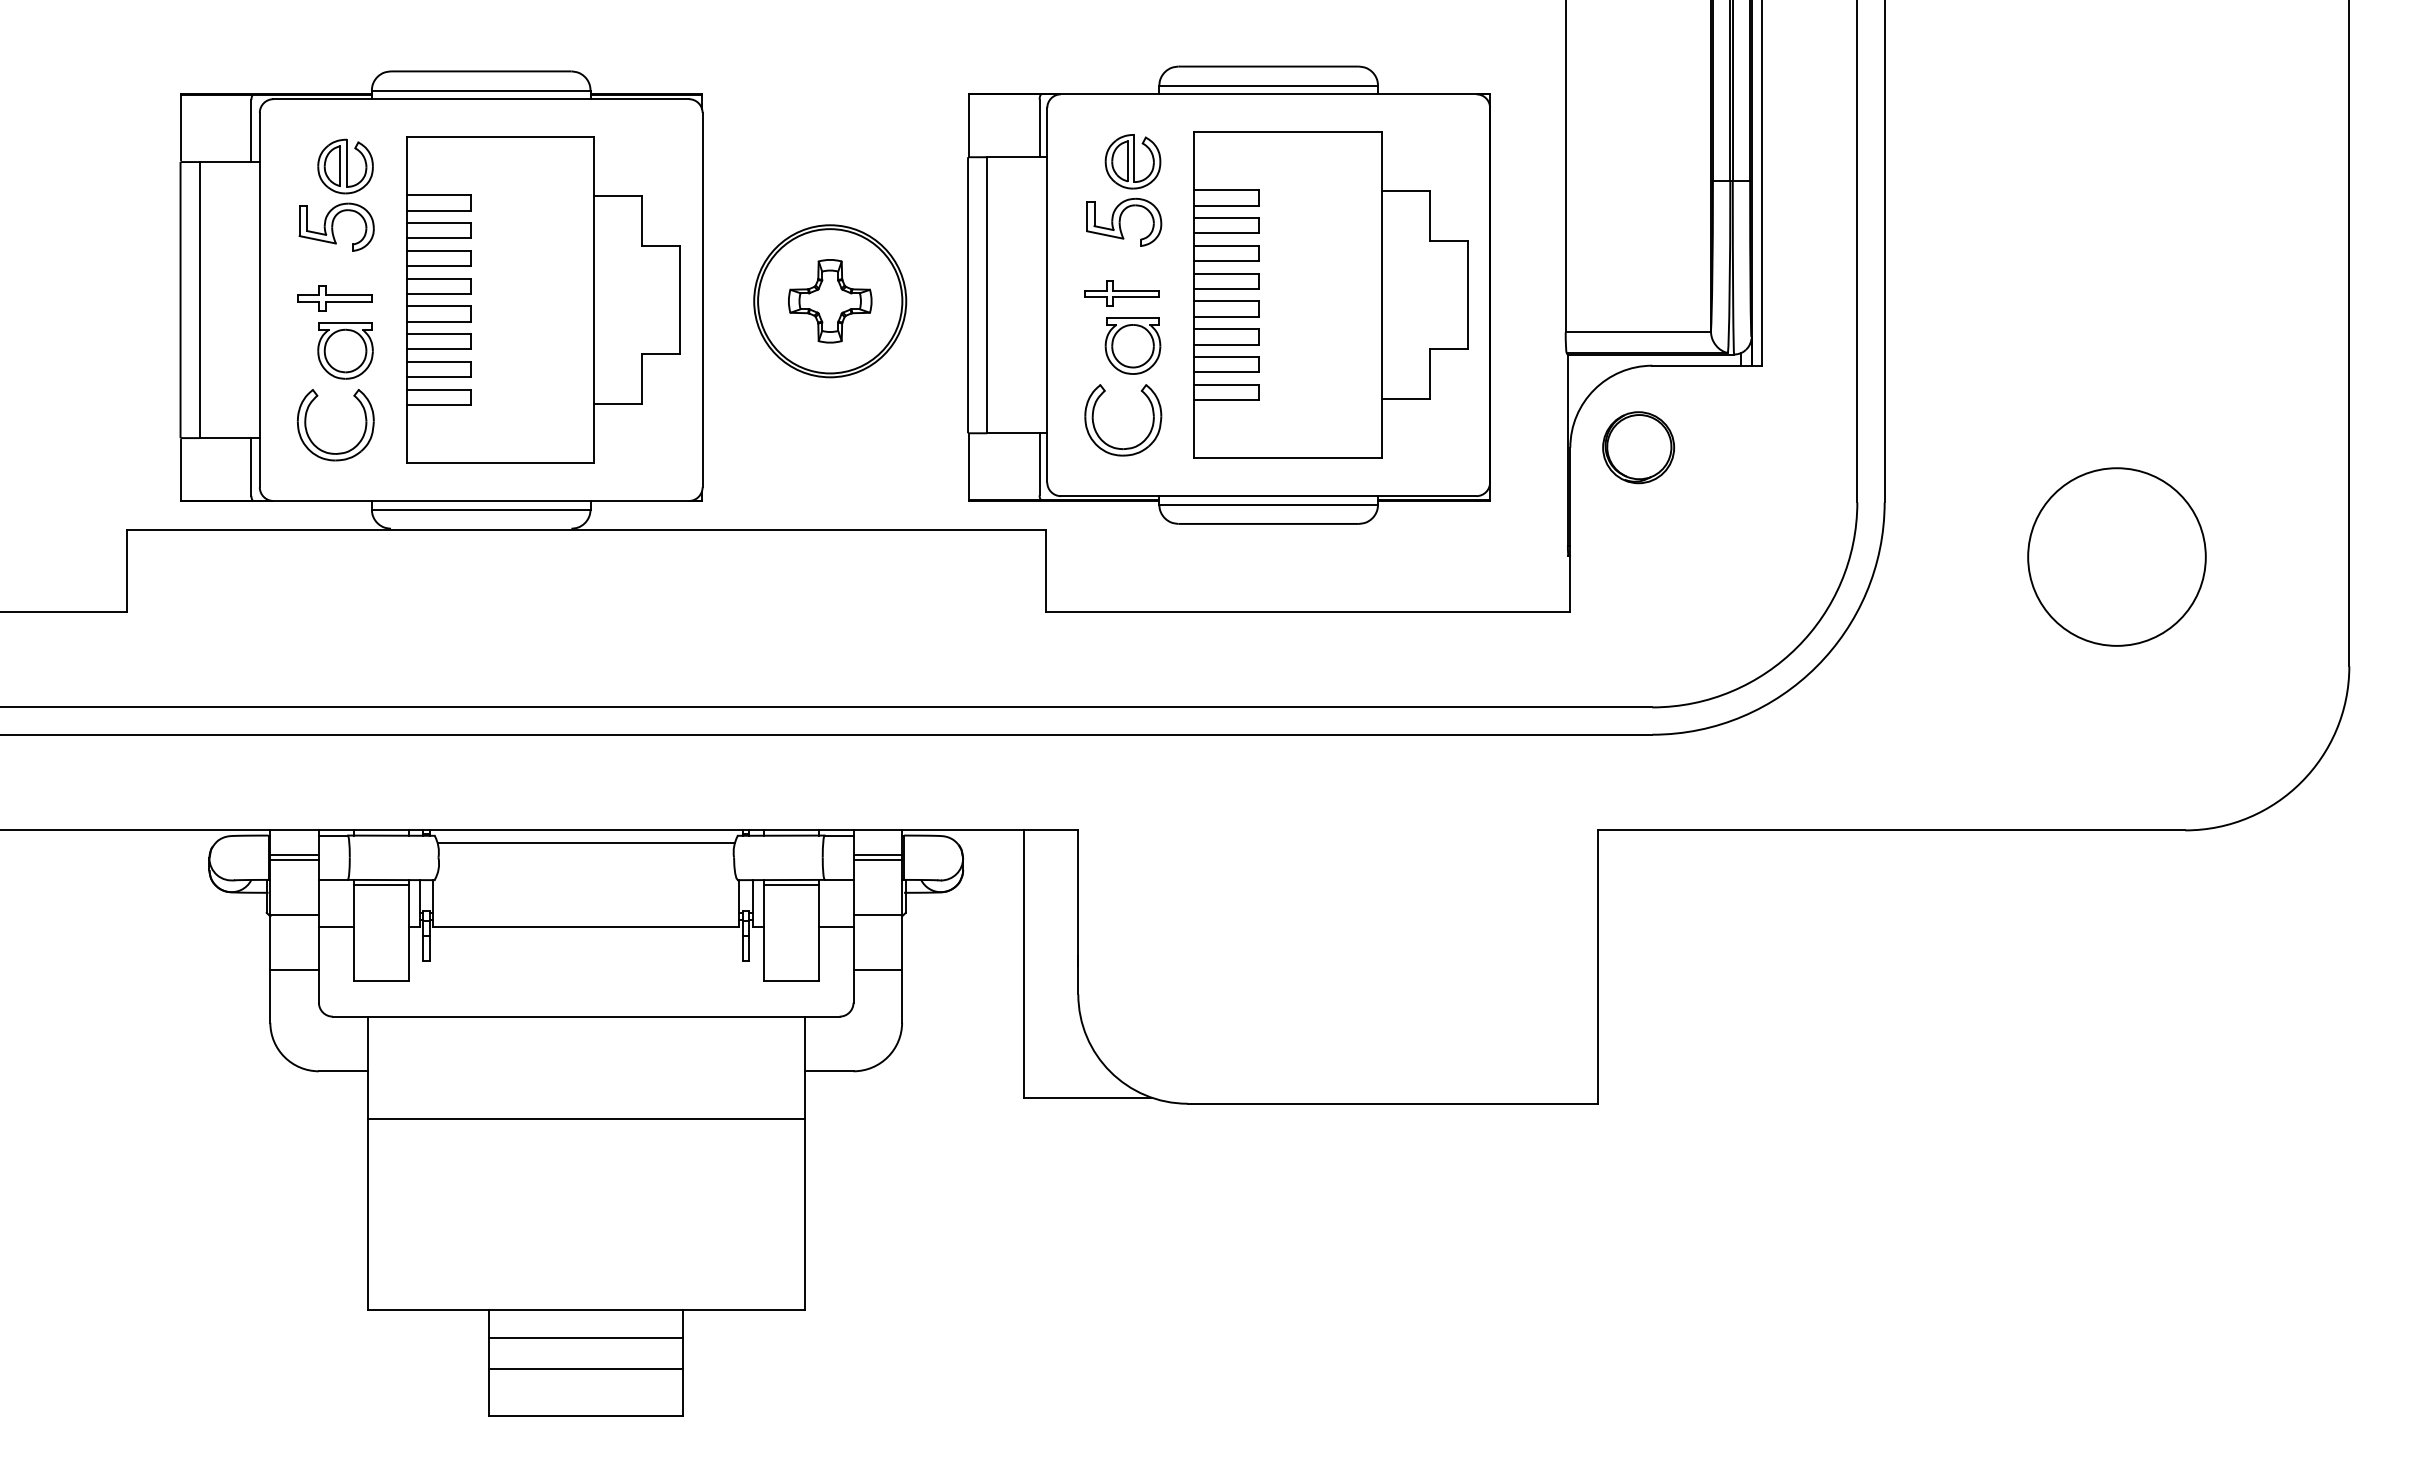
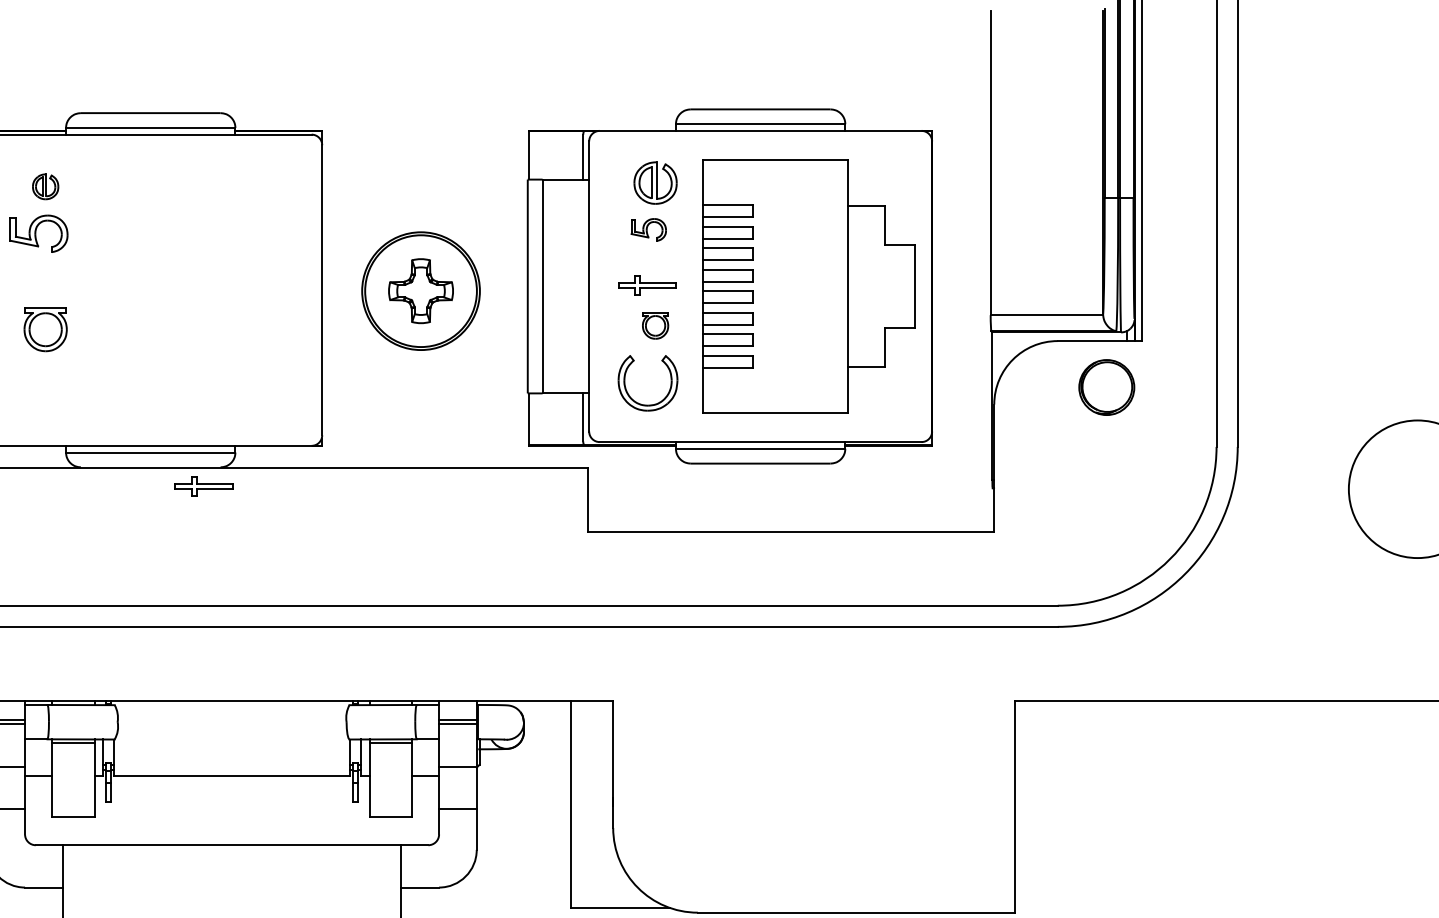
part: (345, 166) -> (45, 186), size x0.6
part: (1124, 221) -> (648, 229), size x0.6
part: (334, 298) -> (203, 486), moved
part: (543, 299) -> (198, 289), removed
part: (1132, 345) -> (655, 325), size x0.6
part: (1638, 447) -> (1106, 387), moved
part: (332, 452) -> (35, 408), removed
line: (586, 843) -> (232, 711), removed

